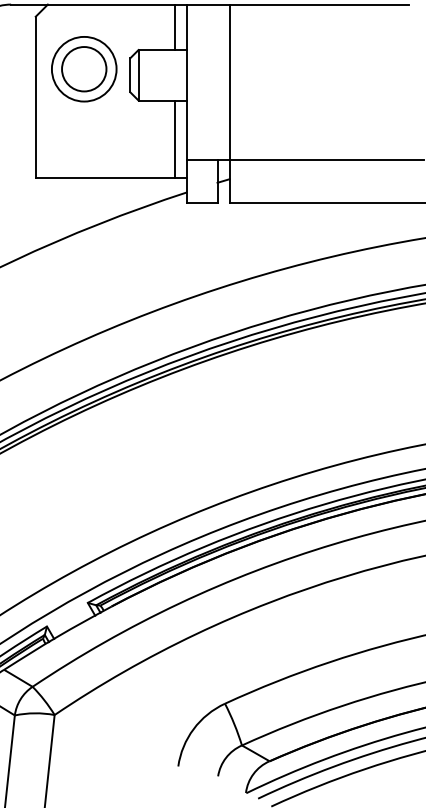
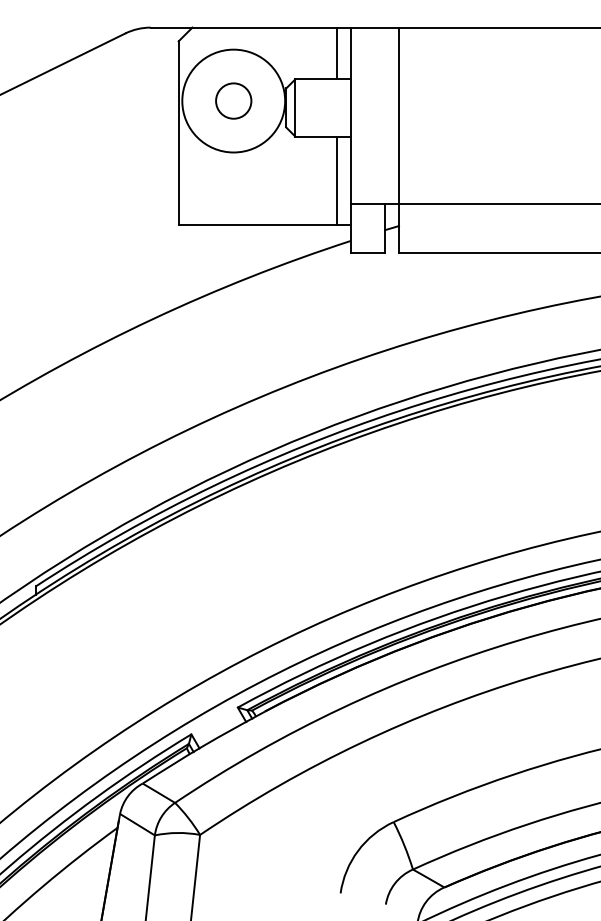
circle: (84, 68) -> (233, 100), size x0.7
circle: (84, 68) -> (233, 100), size x1.4

